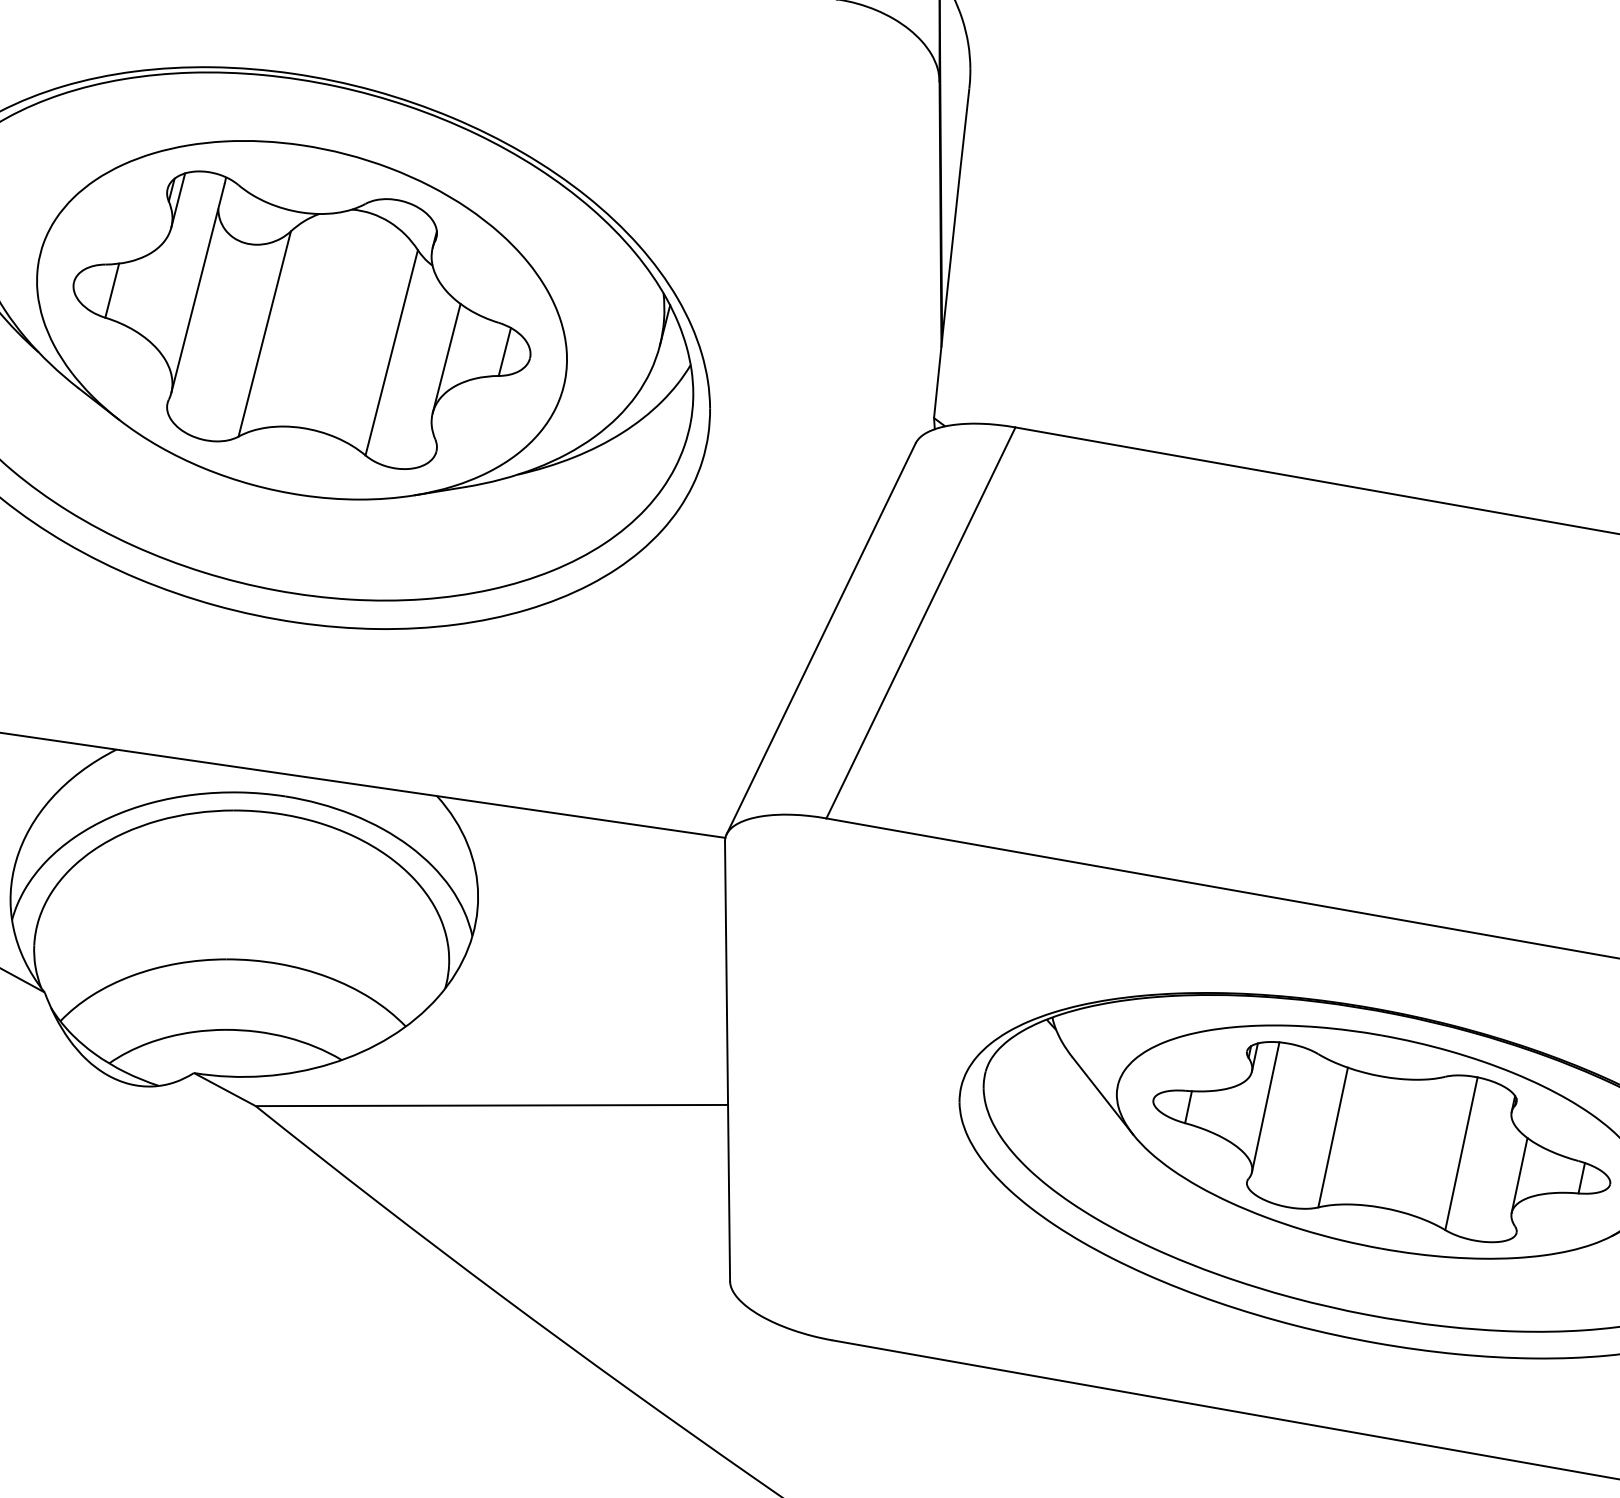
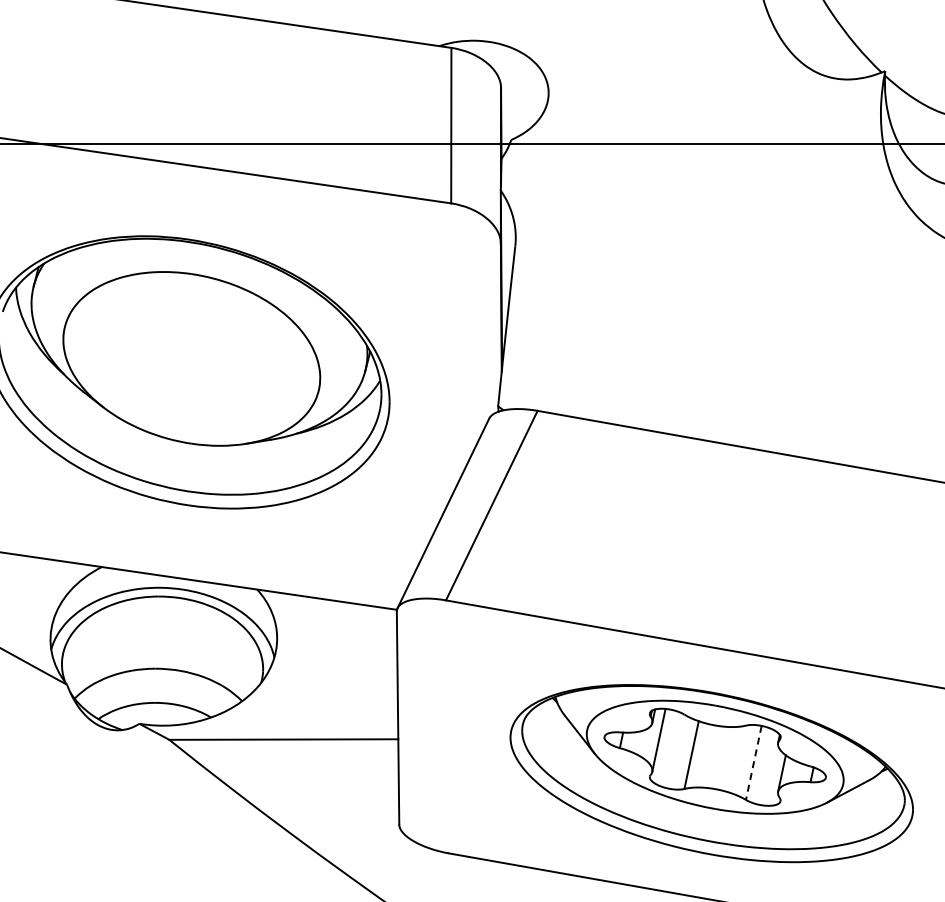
part: (301, 319) -> (191, 358), removed
line: (1460, 1152) -> (753, 762), solid -> dashed

